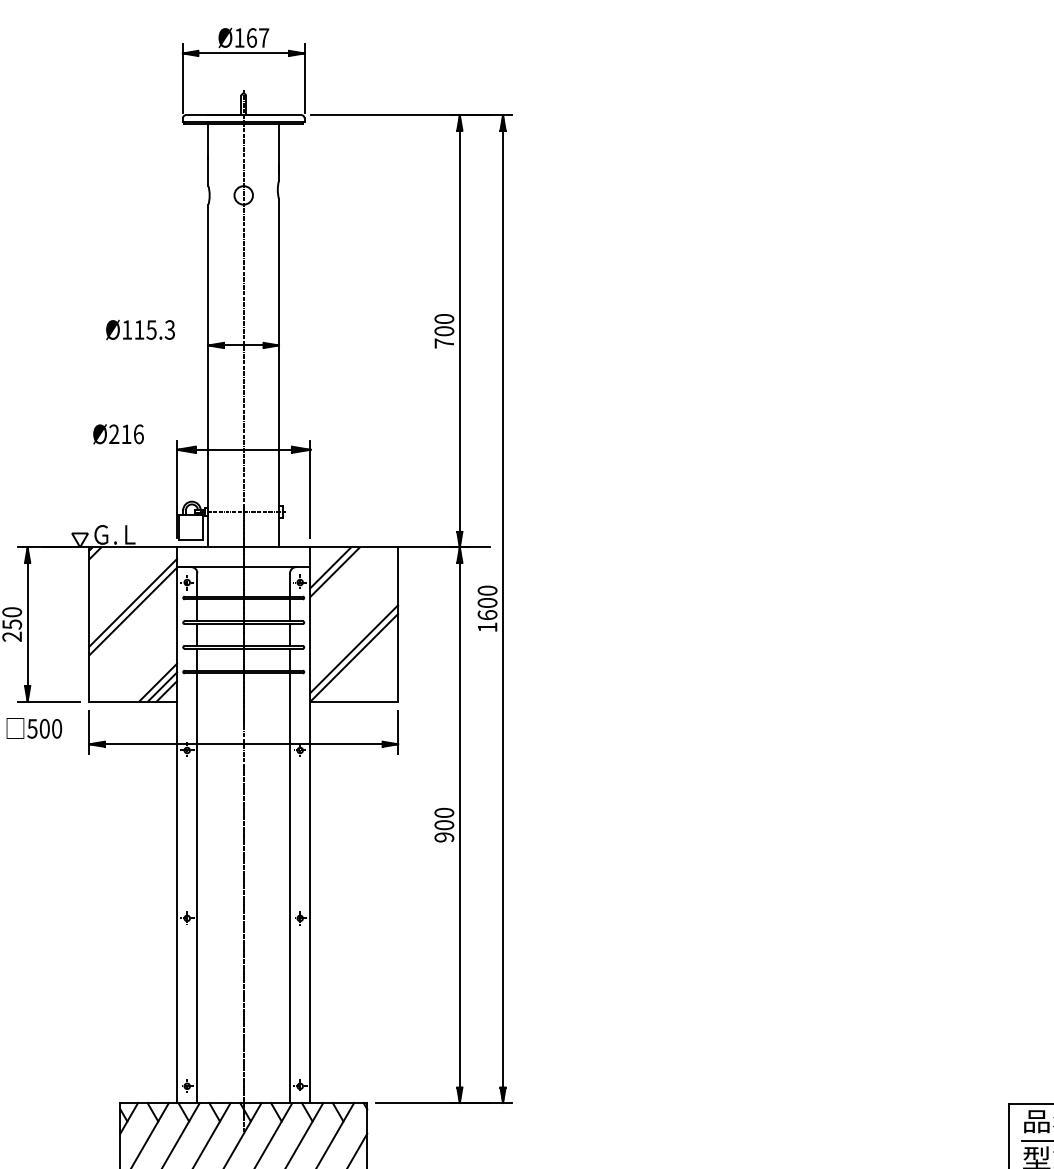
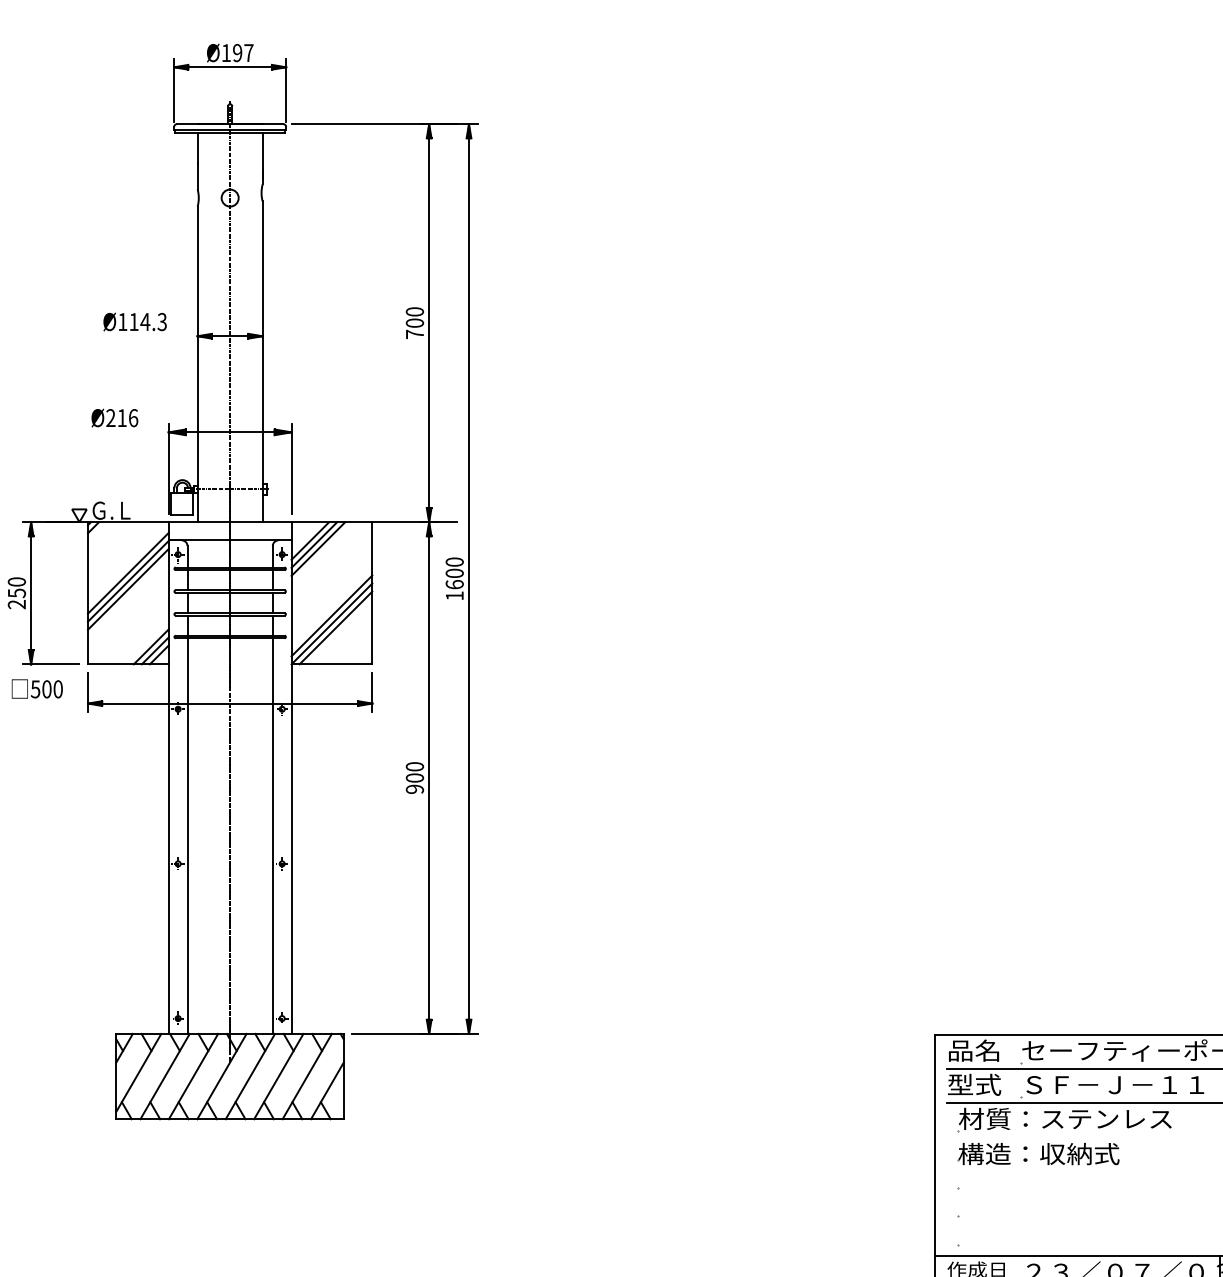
text: (251, 38) -> (237, 53), Ø167 -> Ø197
text: (151, 330) -> (145, 322), Ø115.3 -> Ø114.3
line: (339, 575) -> (318, 548), added
line: (133, 620) -> (128, 589), added
line: (358, 661) -> (335, 627), added

